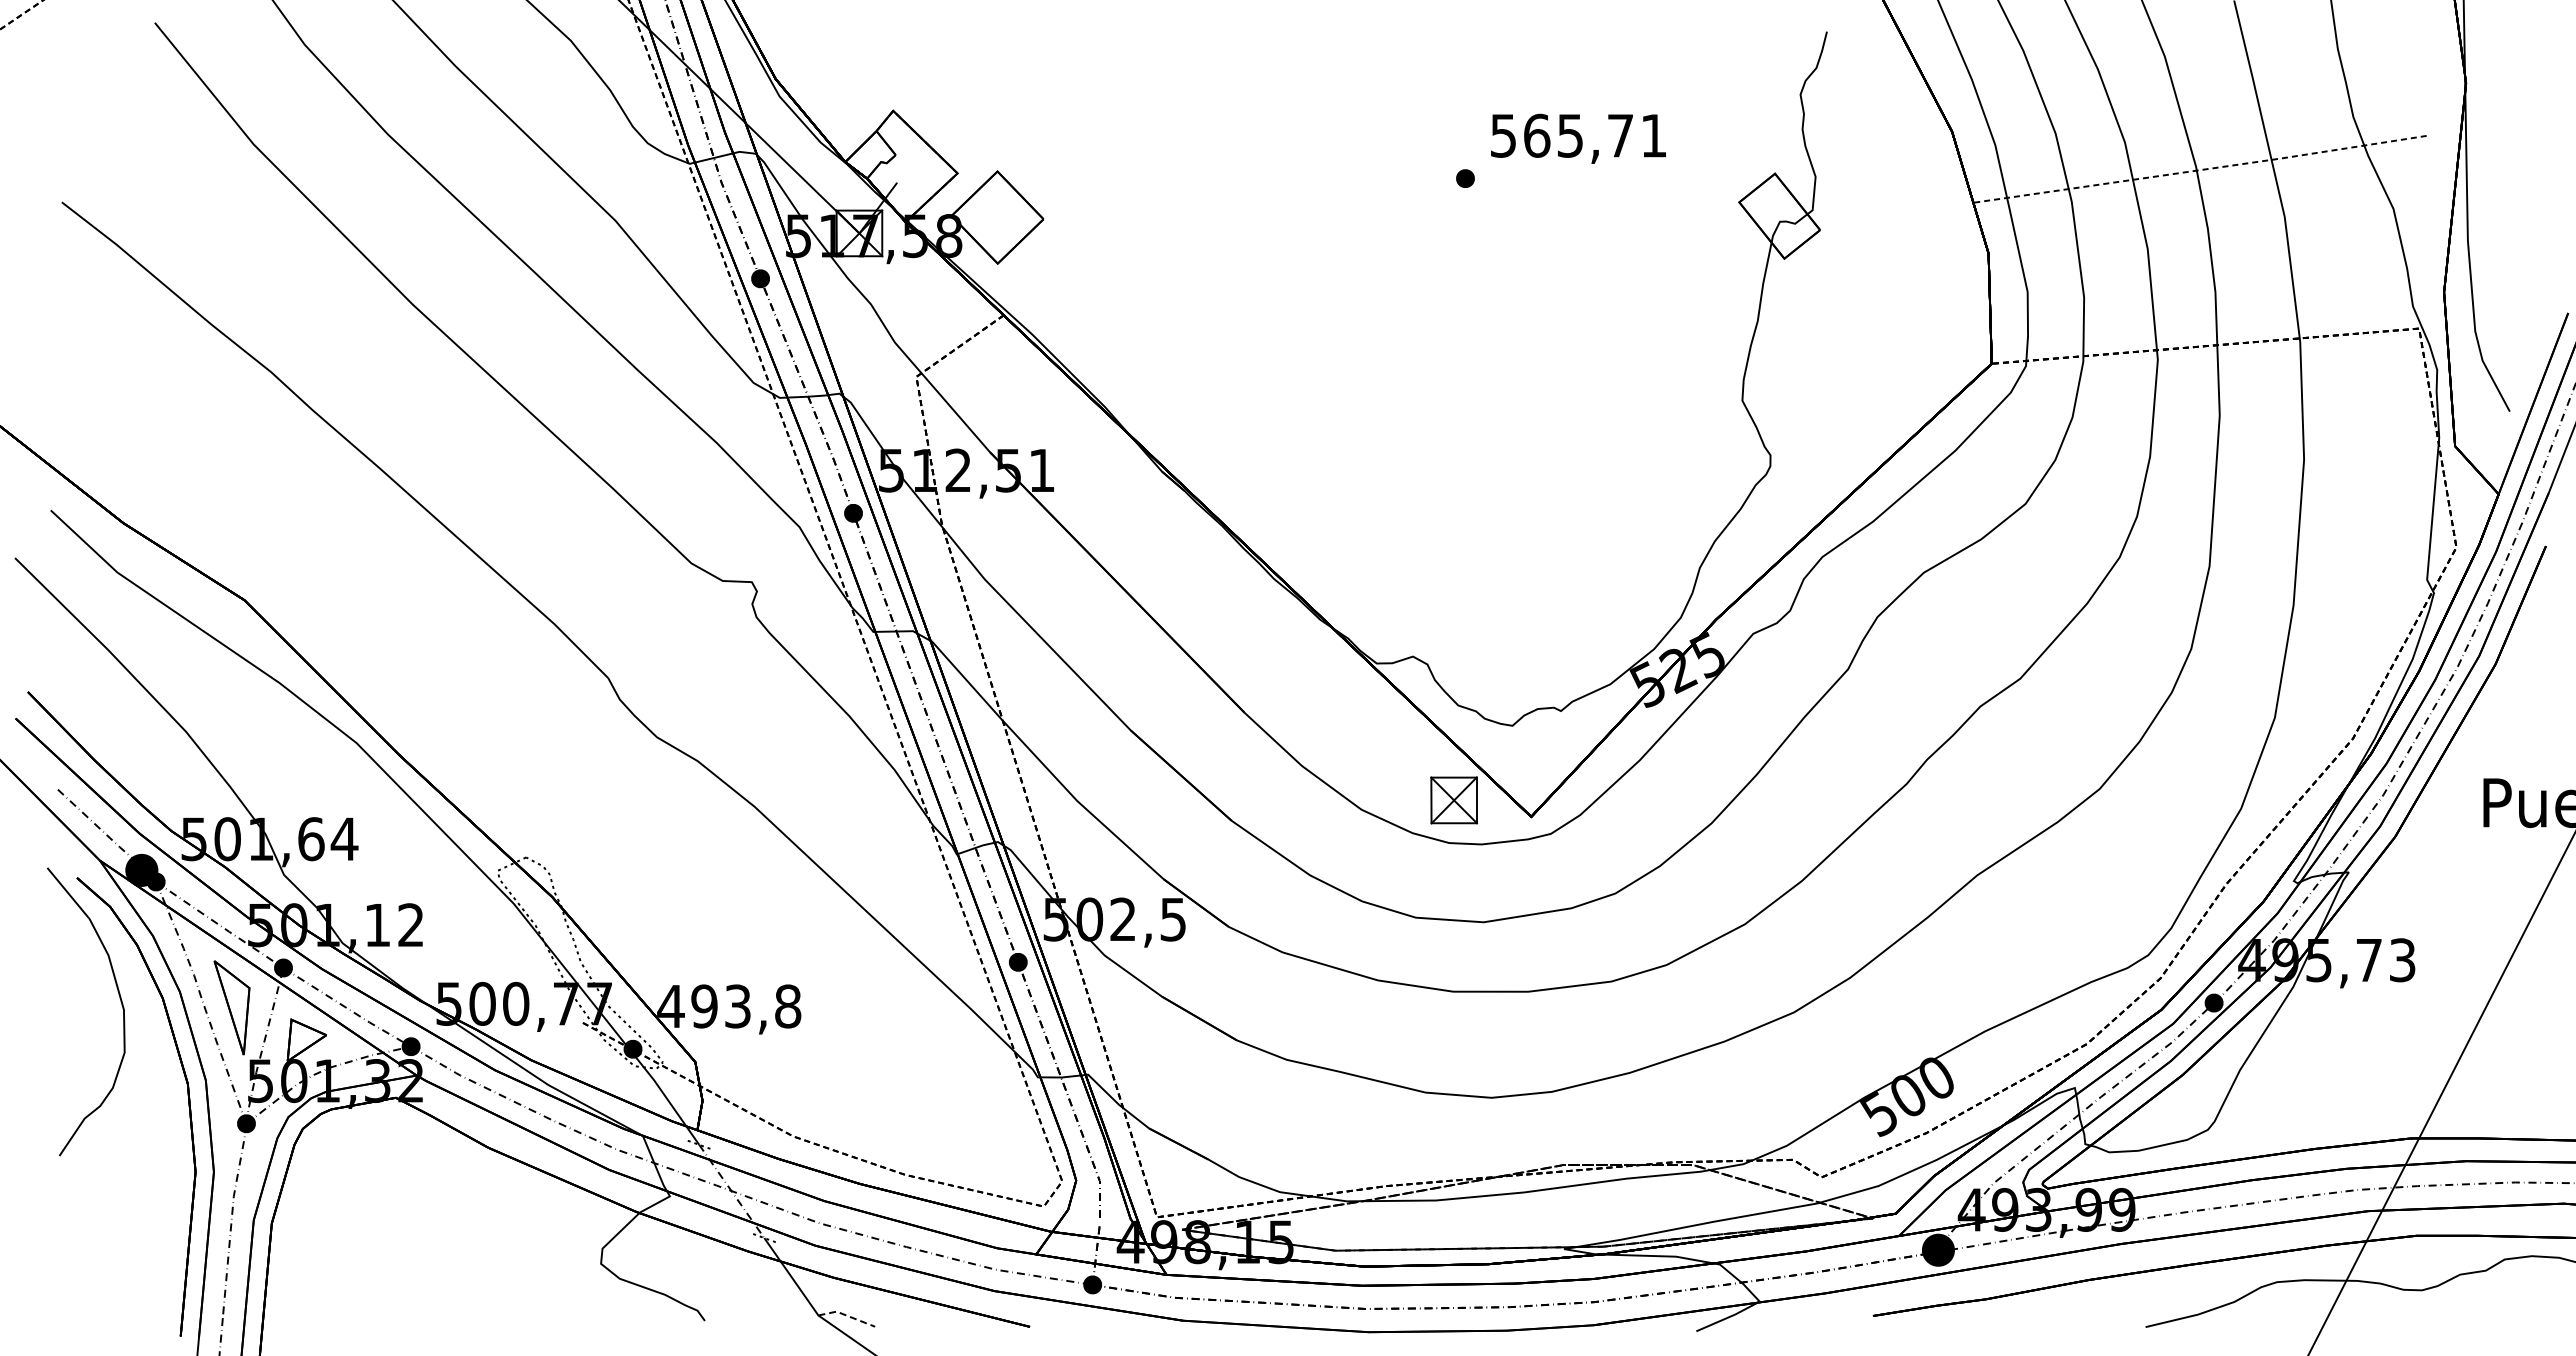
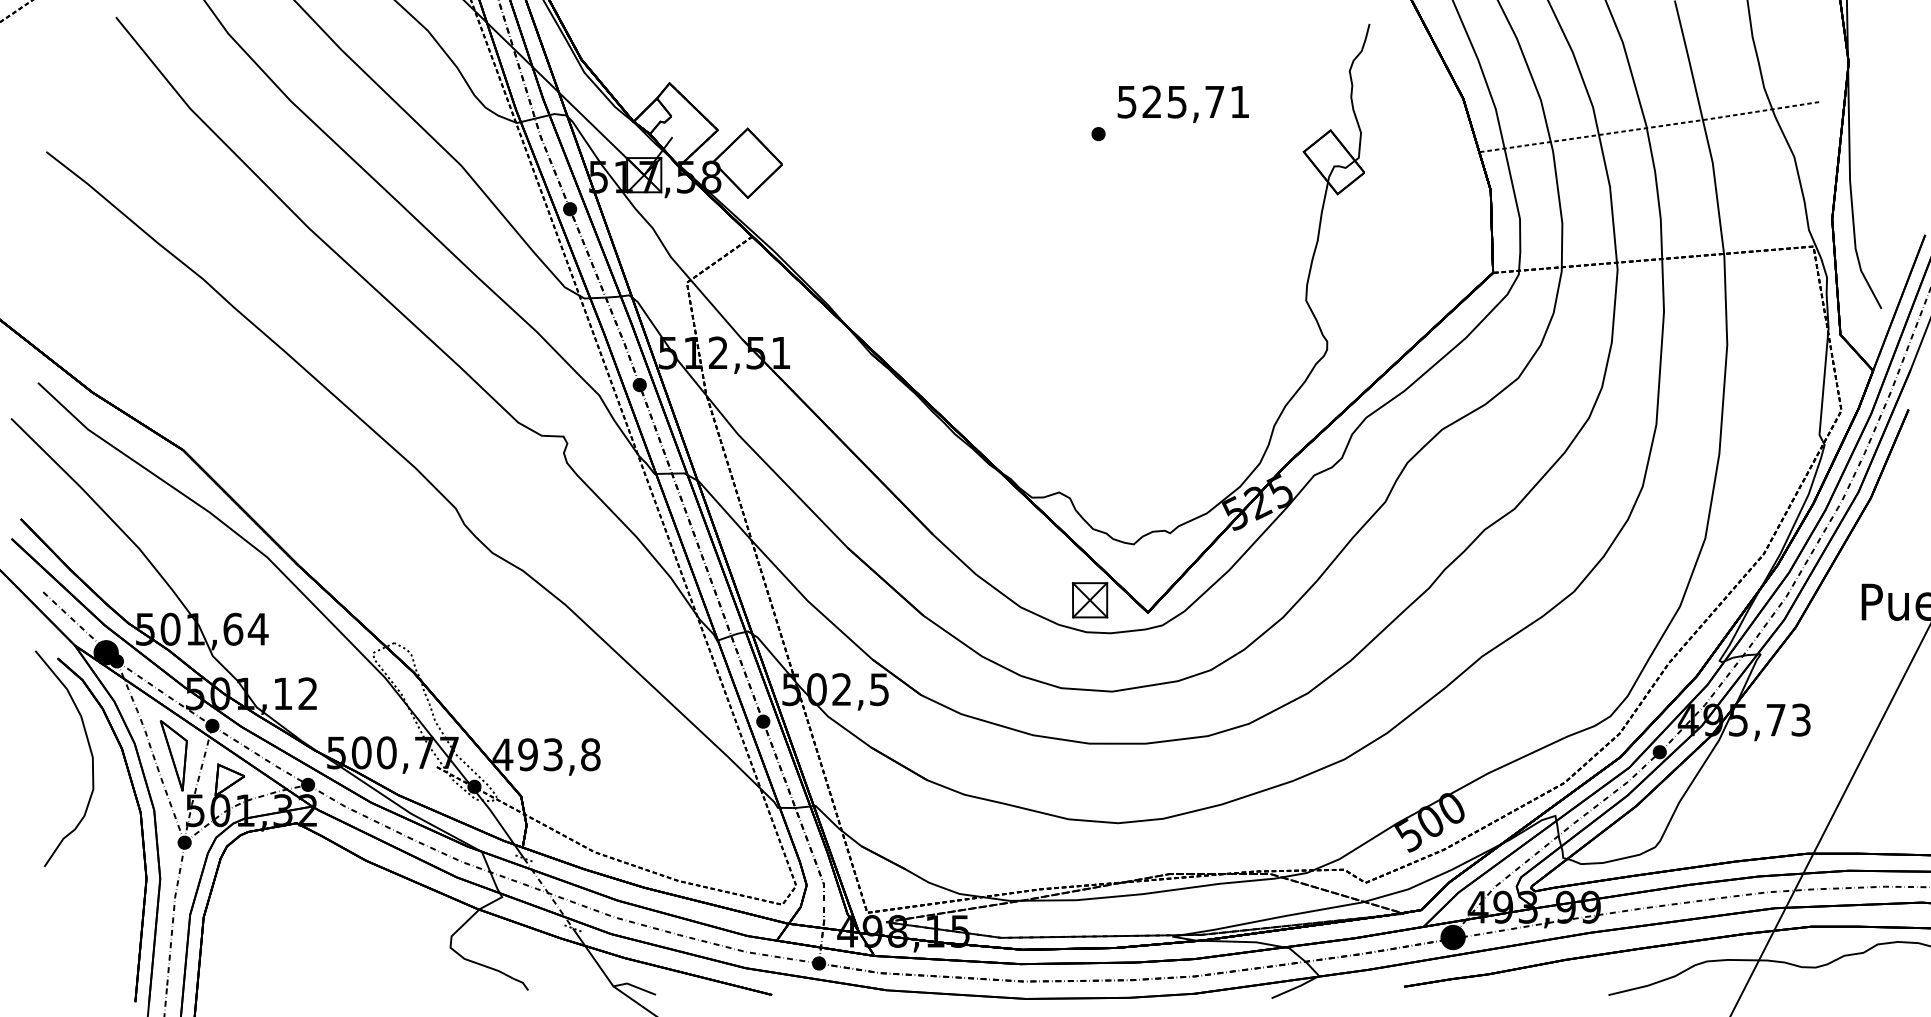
text: (1537, 135) -> (1152, 101), 565,71 -> 525,71
line: (846, 1315) -> (634, 986), dashed -> solid

